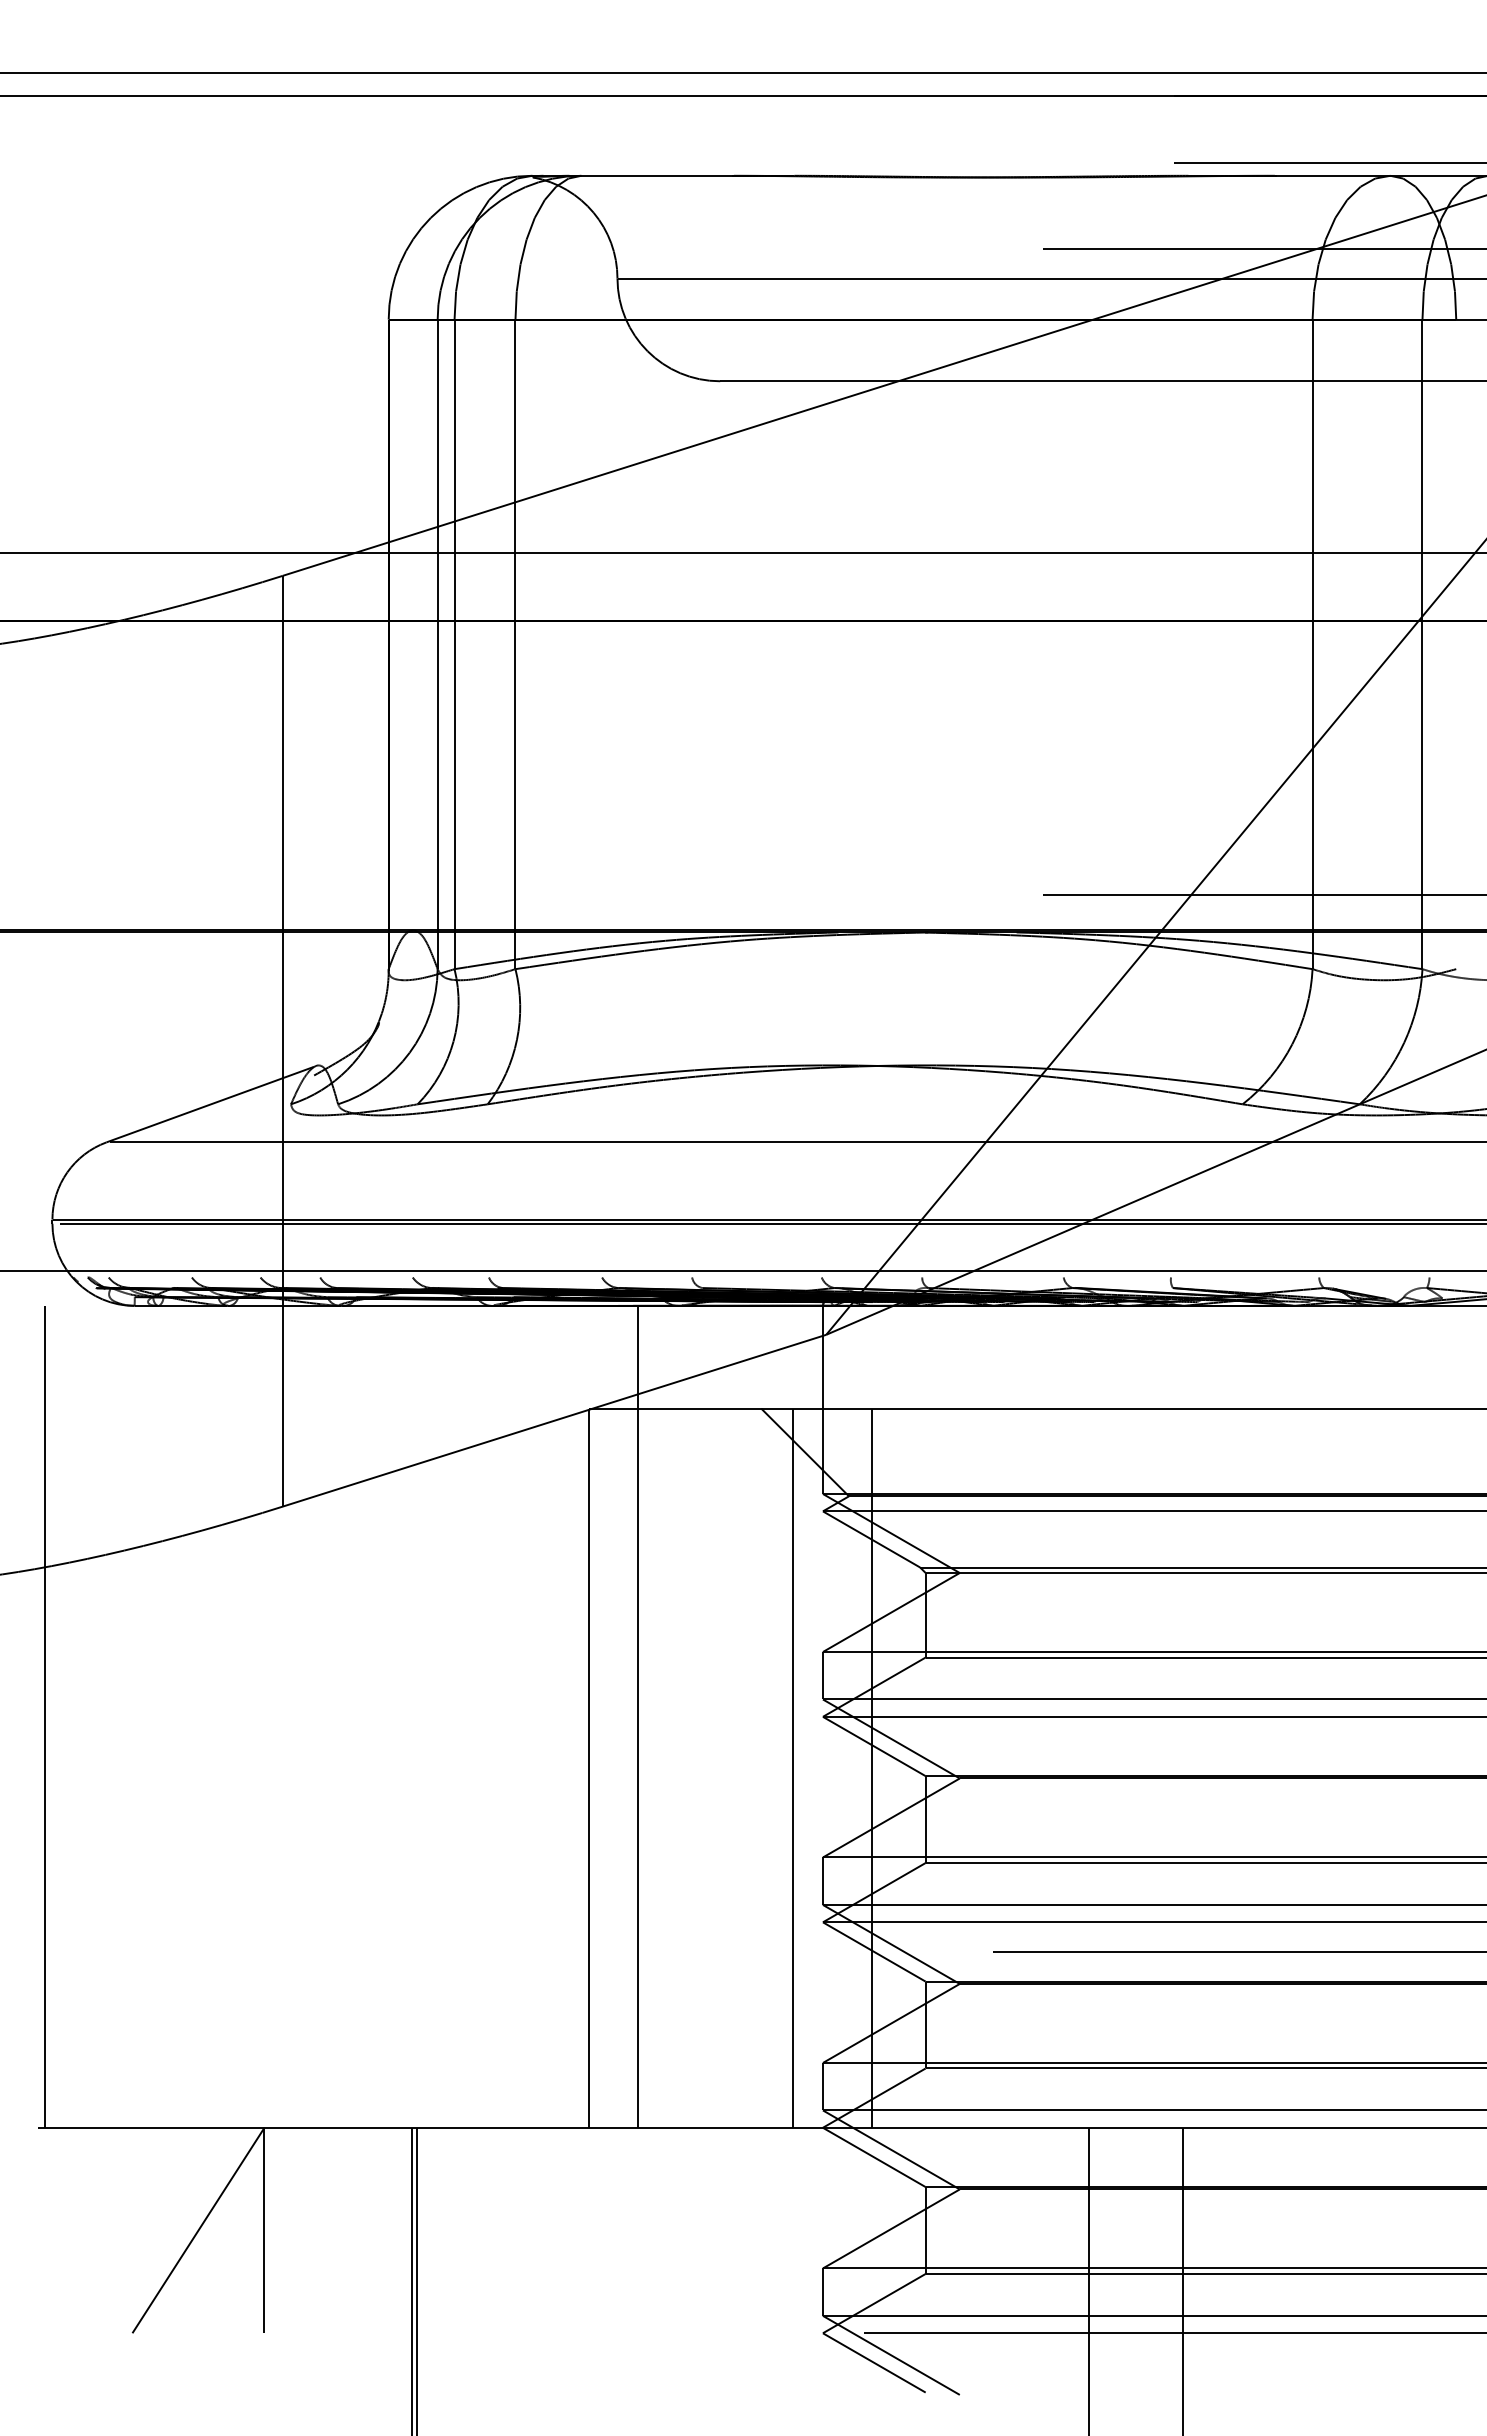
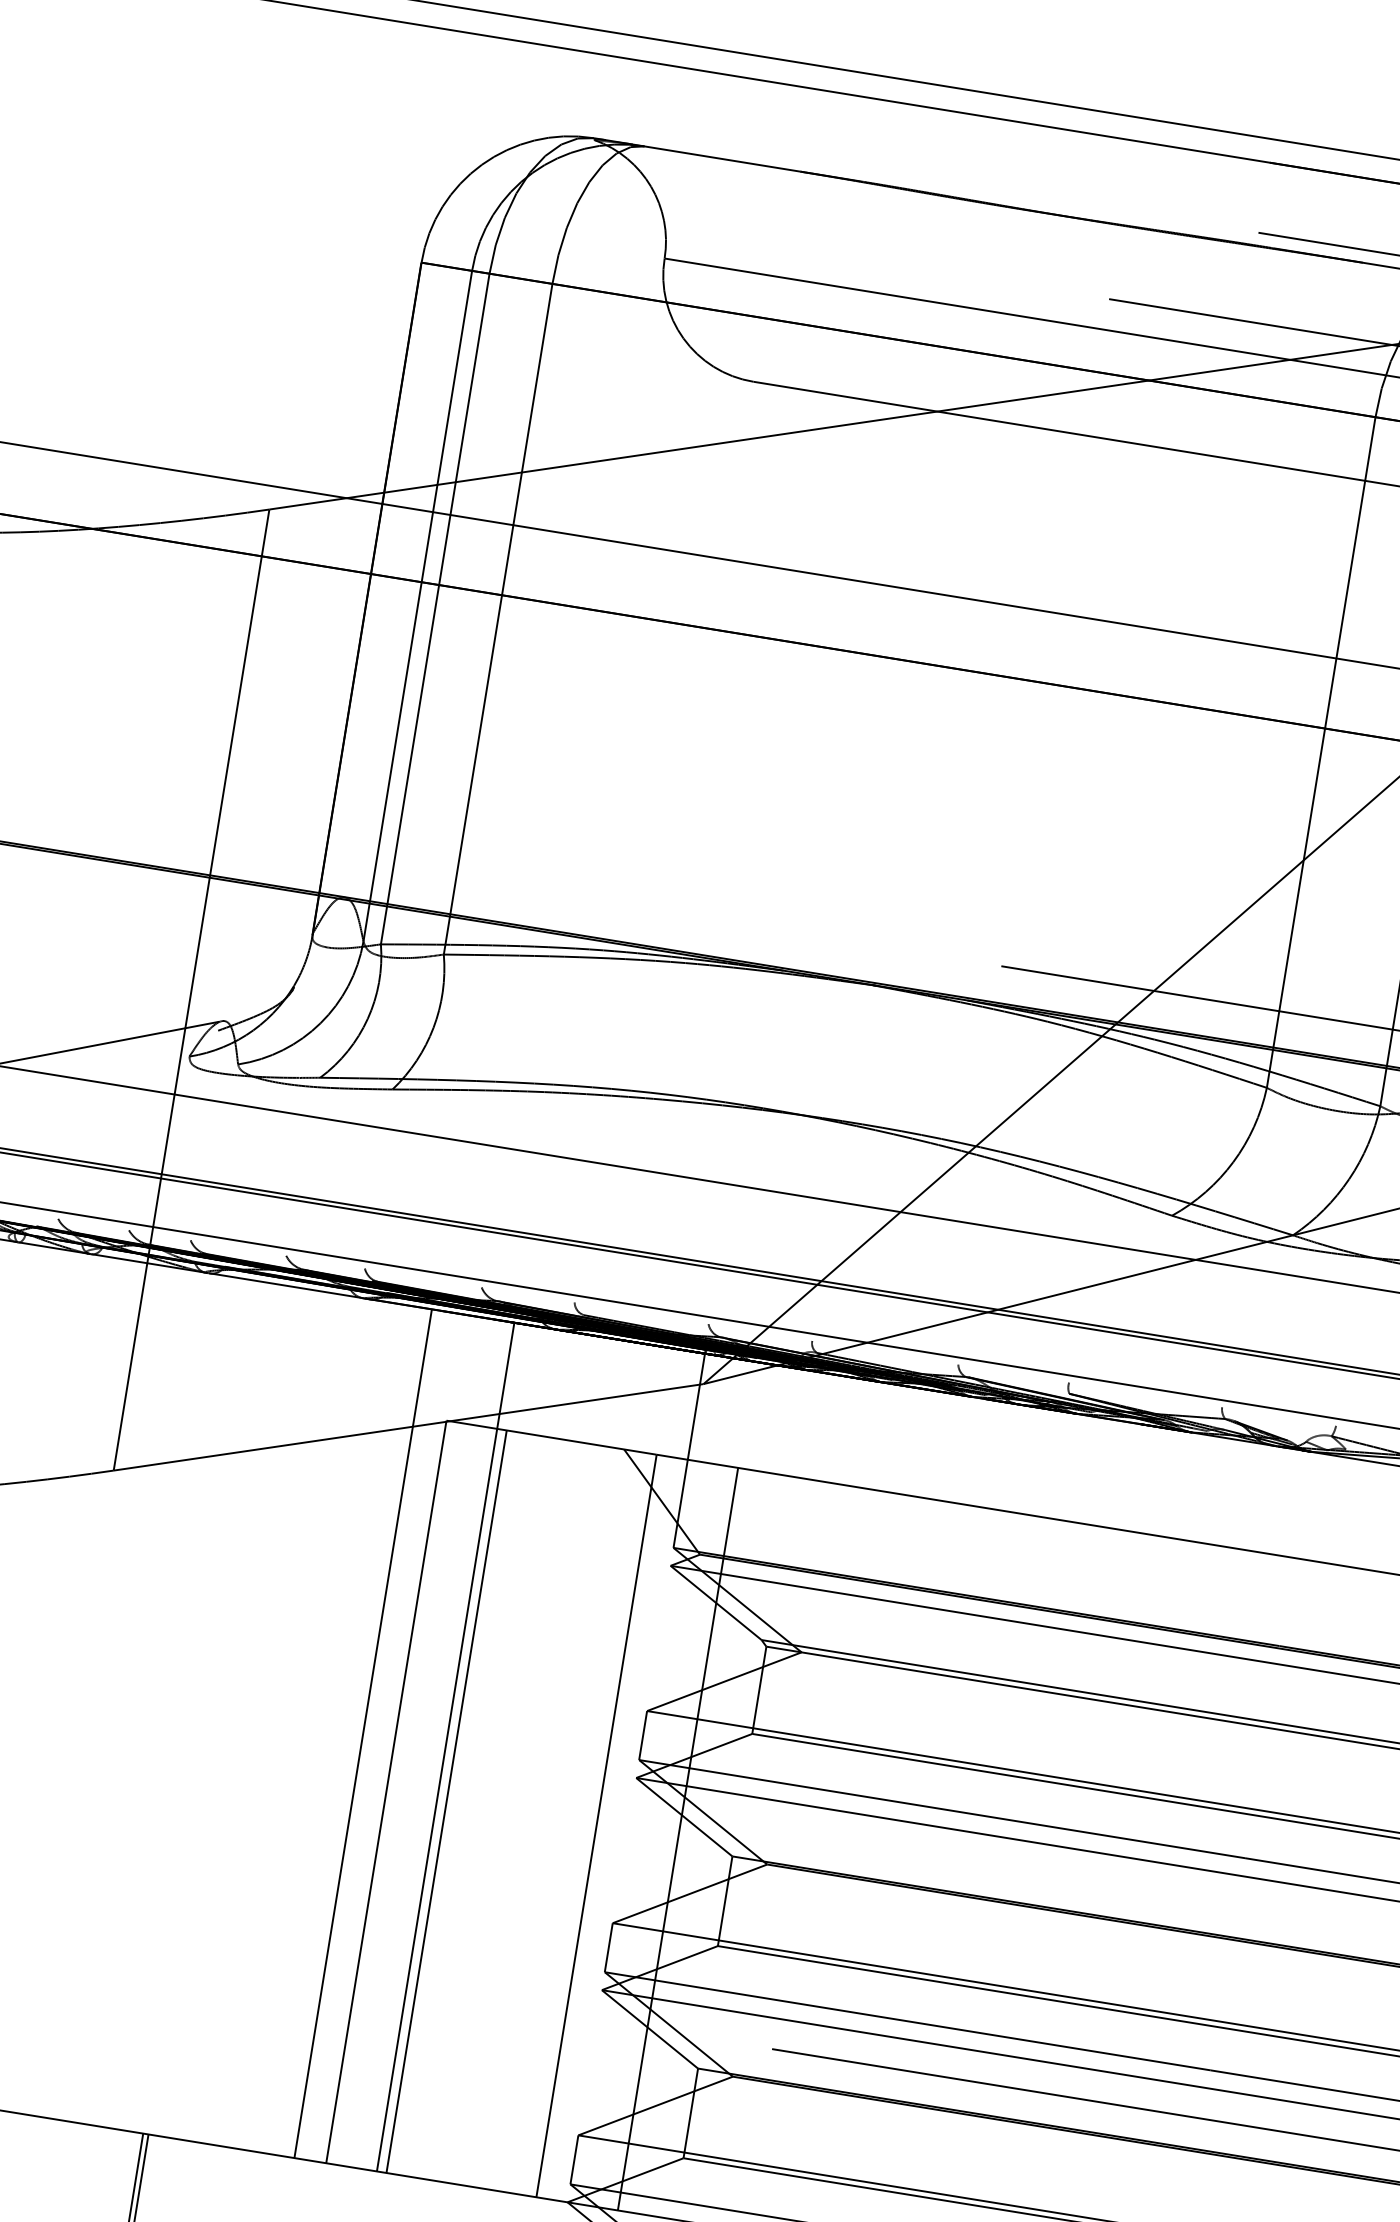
line: (558, 1716) -> (363, 1733), added
line: (647, 1767) -> (446, 1800), added

